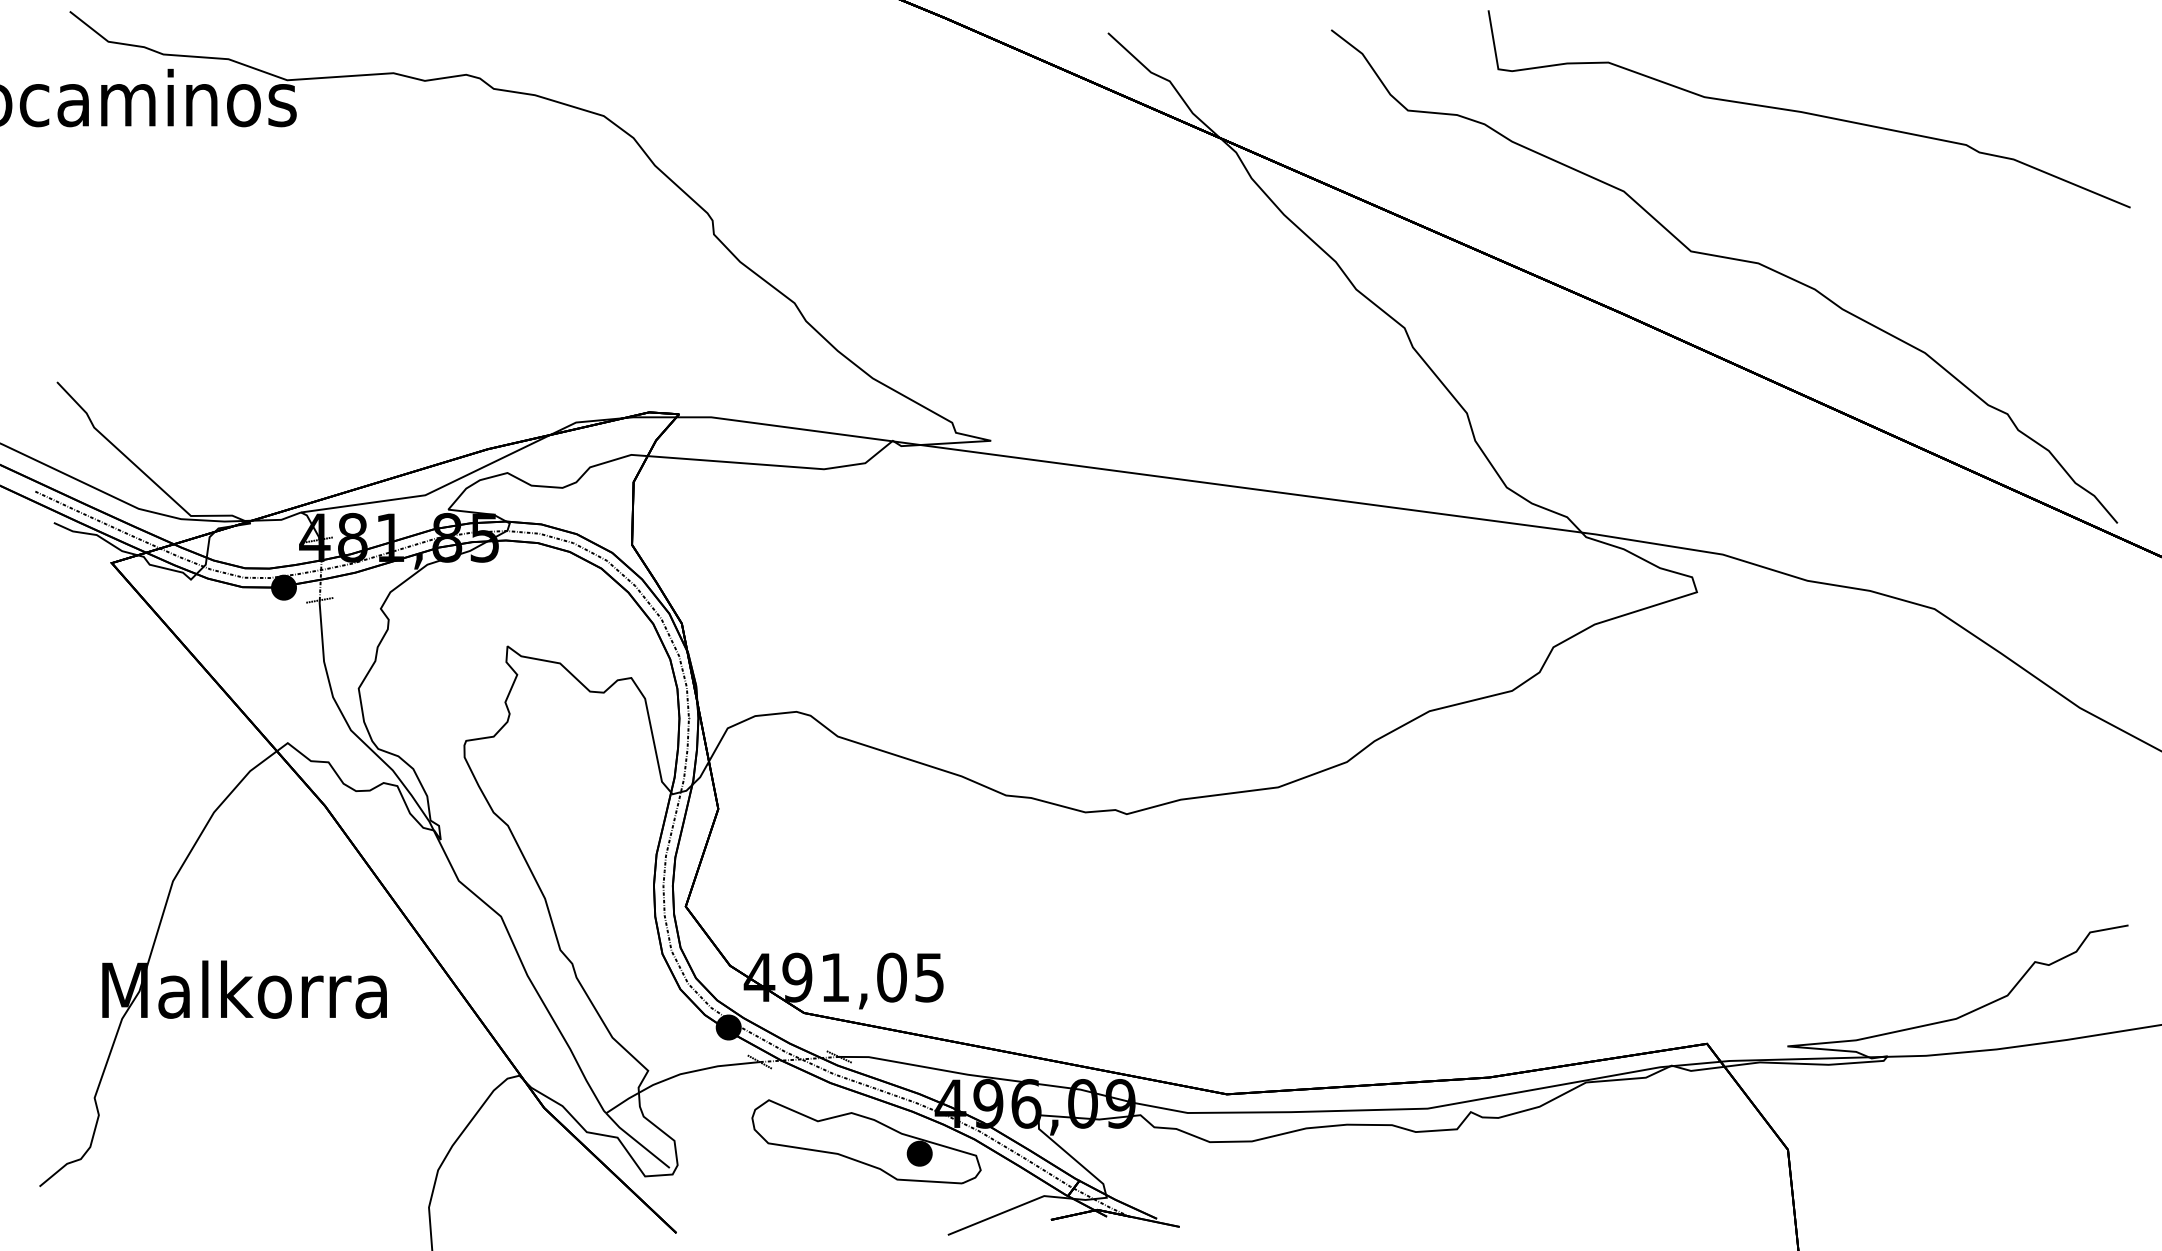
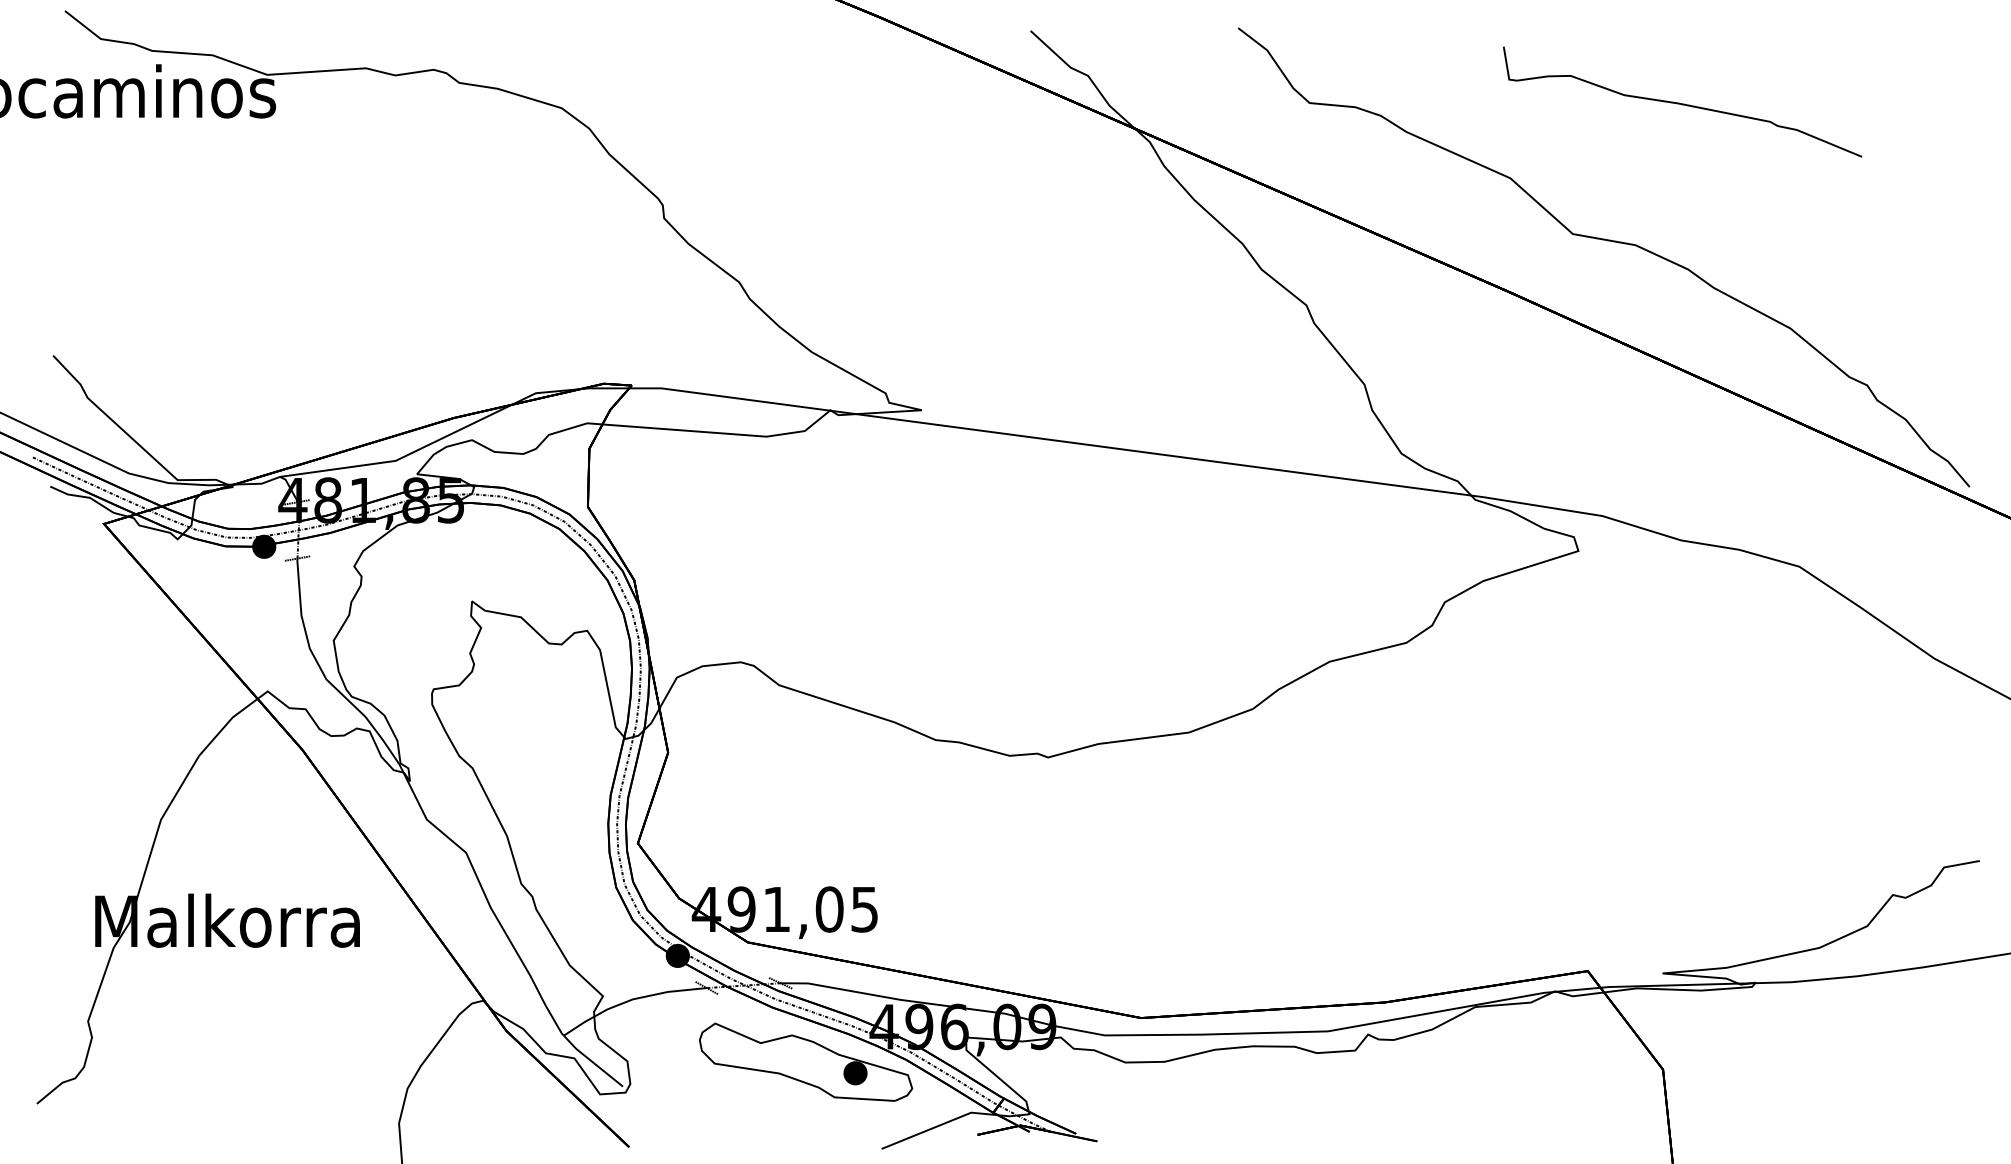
part: (1808, 109) -> (1682, 102), size x0.6

